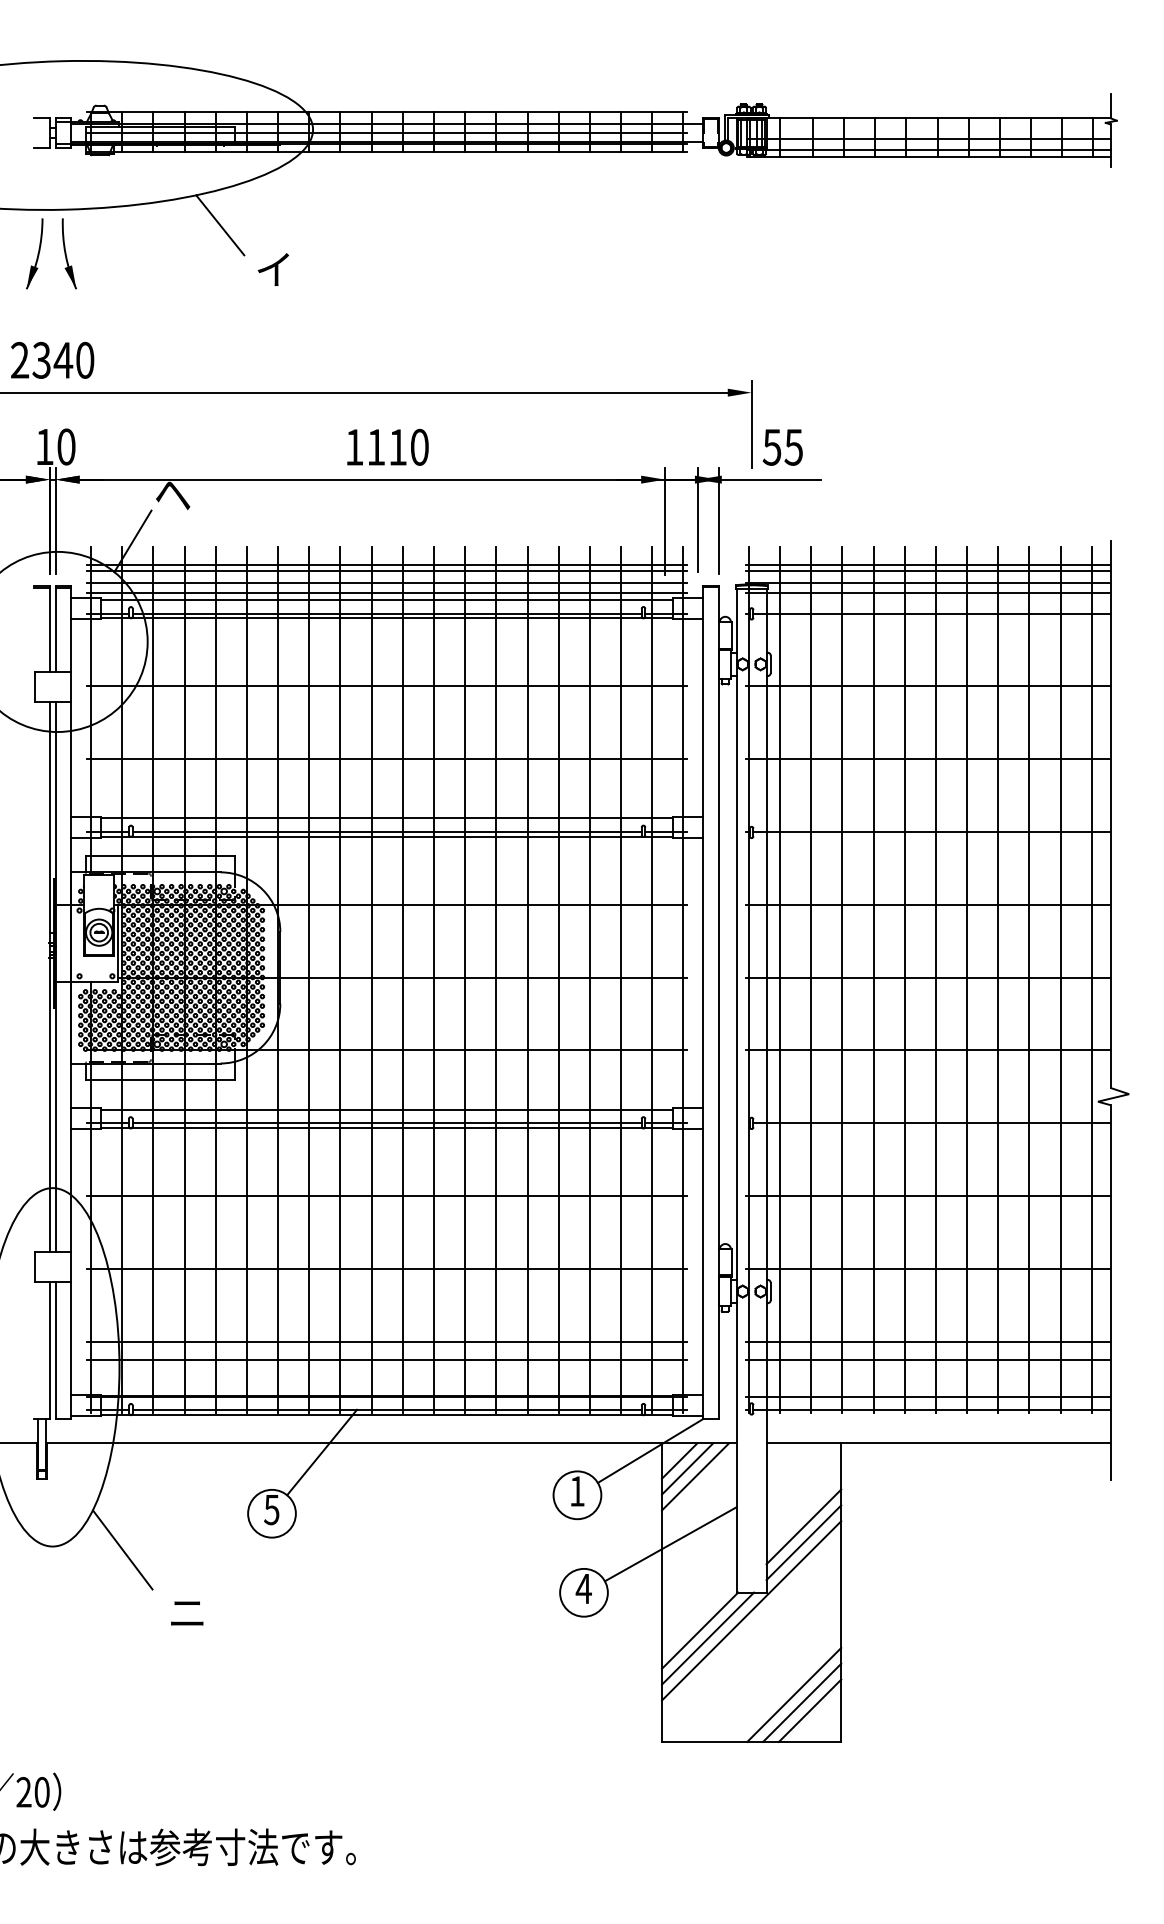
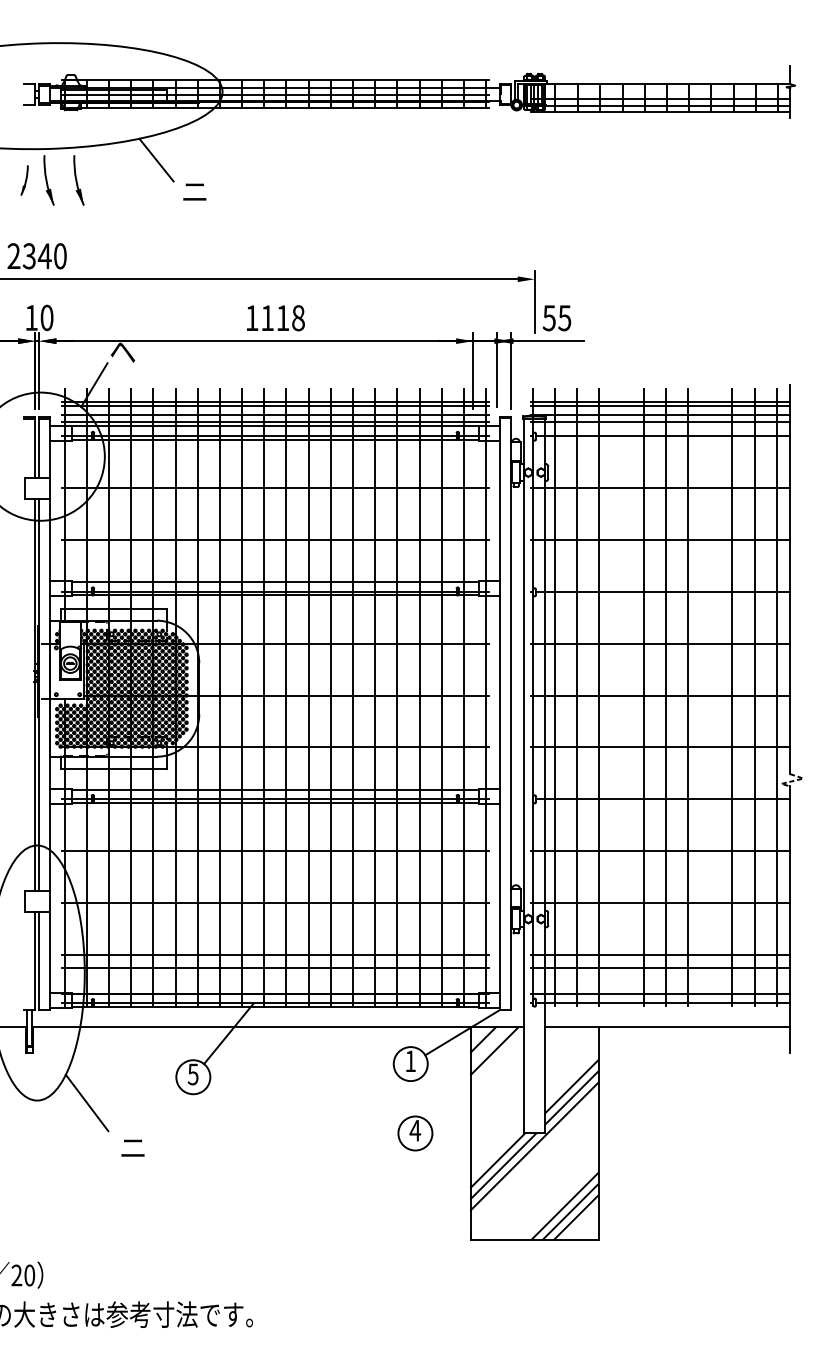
part: (34, 253) -> (24, 180), size x0.6
part: (110, 253) -> (78, 180), added
text: (273, 269) -> (194, 191), イ -> ニ
text: (419, 446) -> (298, 317), 1110 -> 1118
line: (873, 980) -> (621, 697), removed
line: (998, 980) -> (710, 697), removed
line: (1115, 1097) -> (793, 780), solid -> dashed
line: (687, 1468) -> (489, 1045), removed
line: (670, 1544) -> (476, 1099), removed

